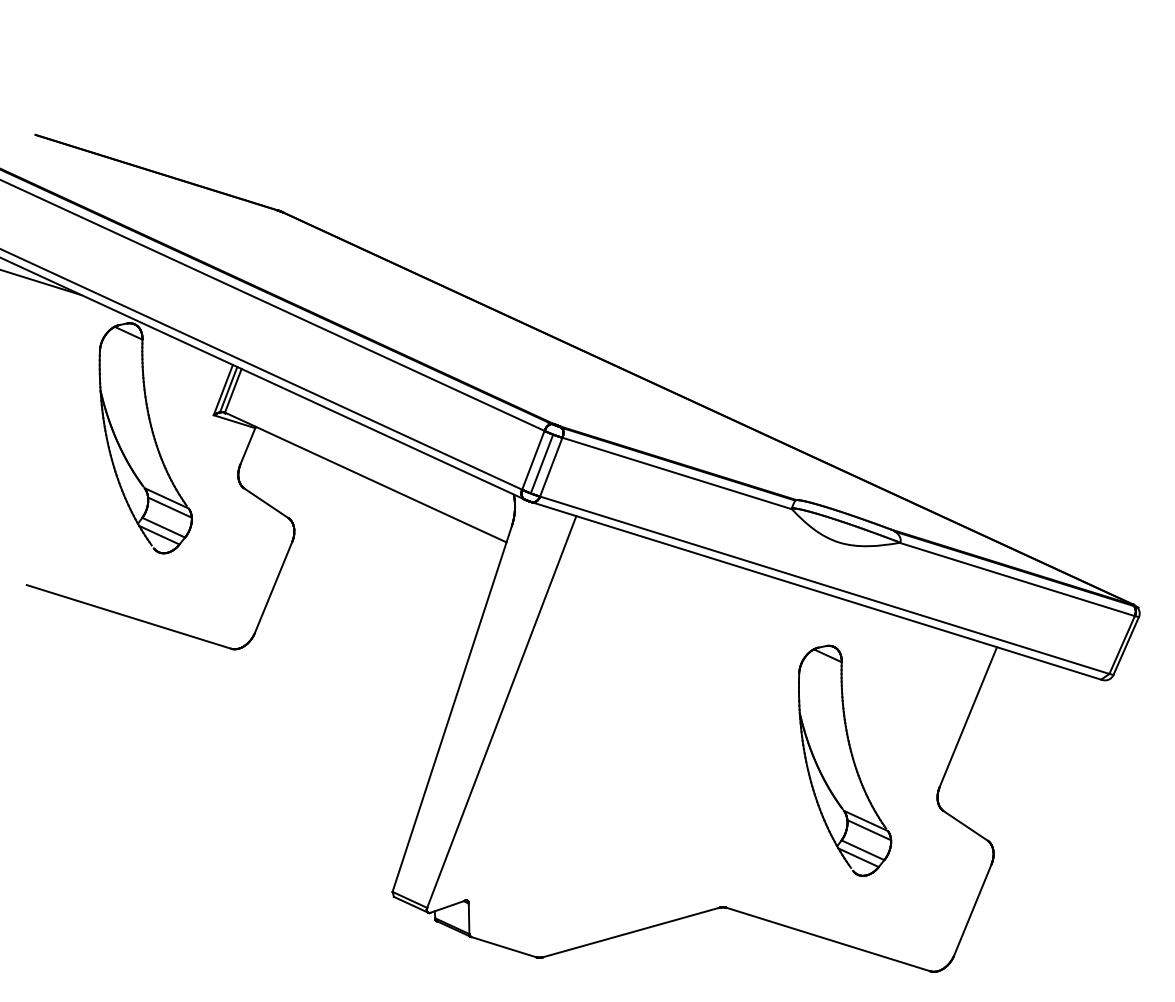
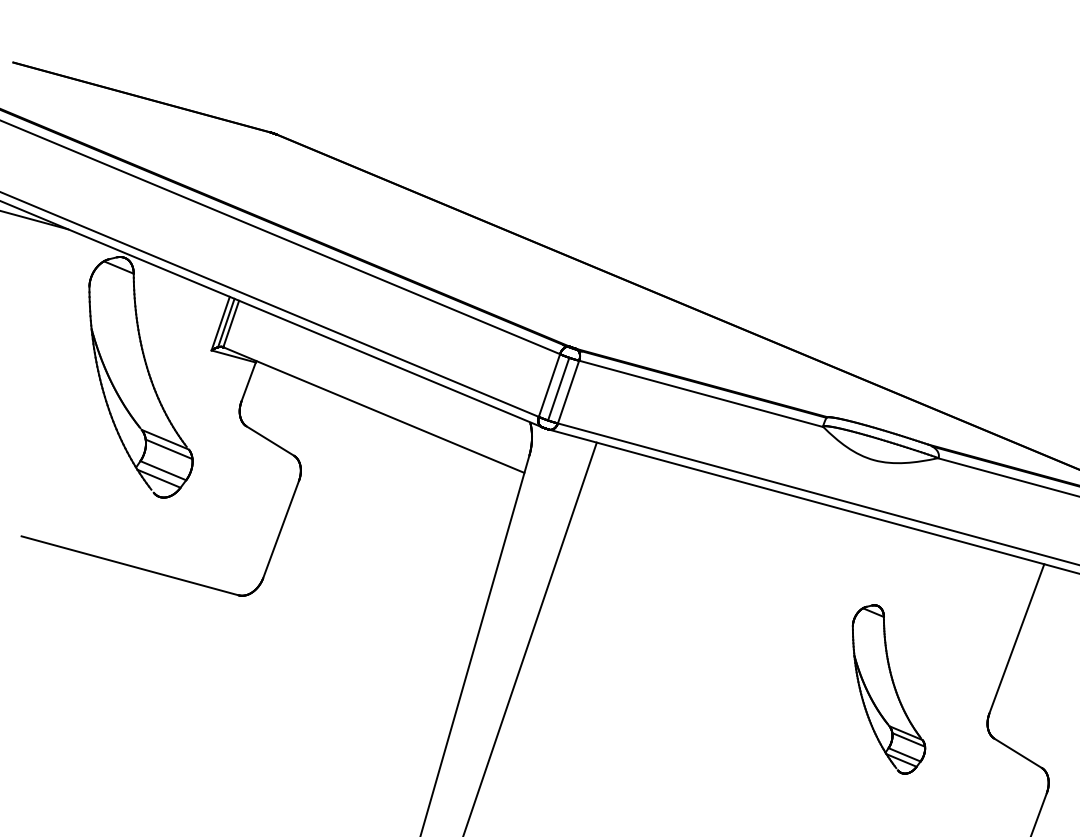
part: (845, 760) -> (889, 689), size x0.7

